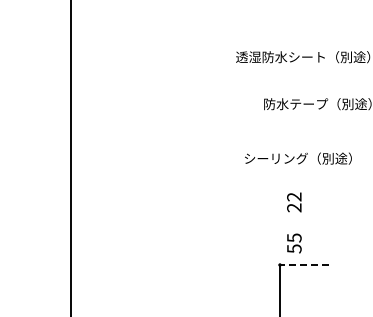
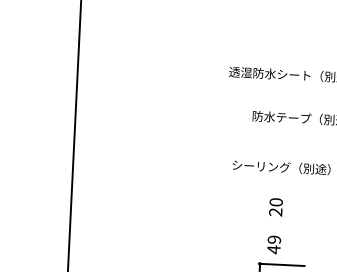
text: (294, 196) -> (276, 201), 22 -> 20
text: (294, 243) -> (274, 244), 55 -> 49
line: (303, 265) -> (281, 265), dashed -> solid

